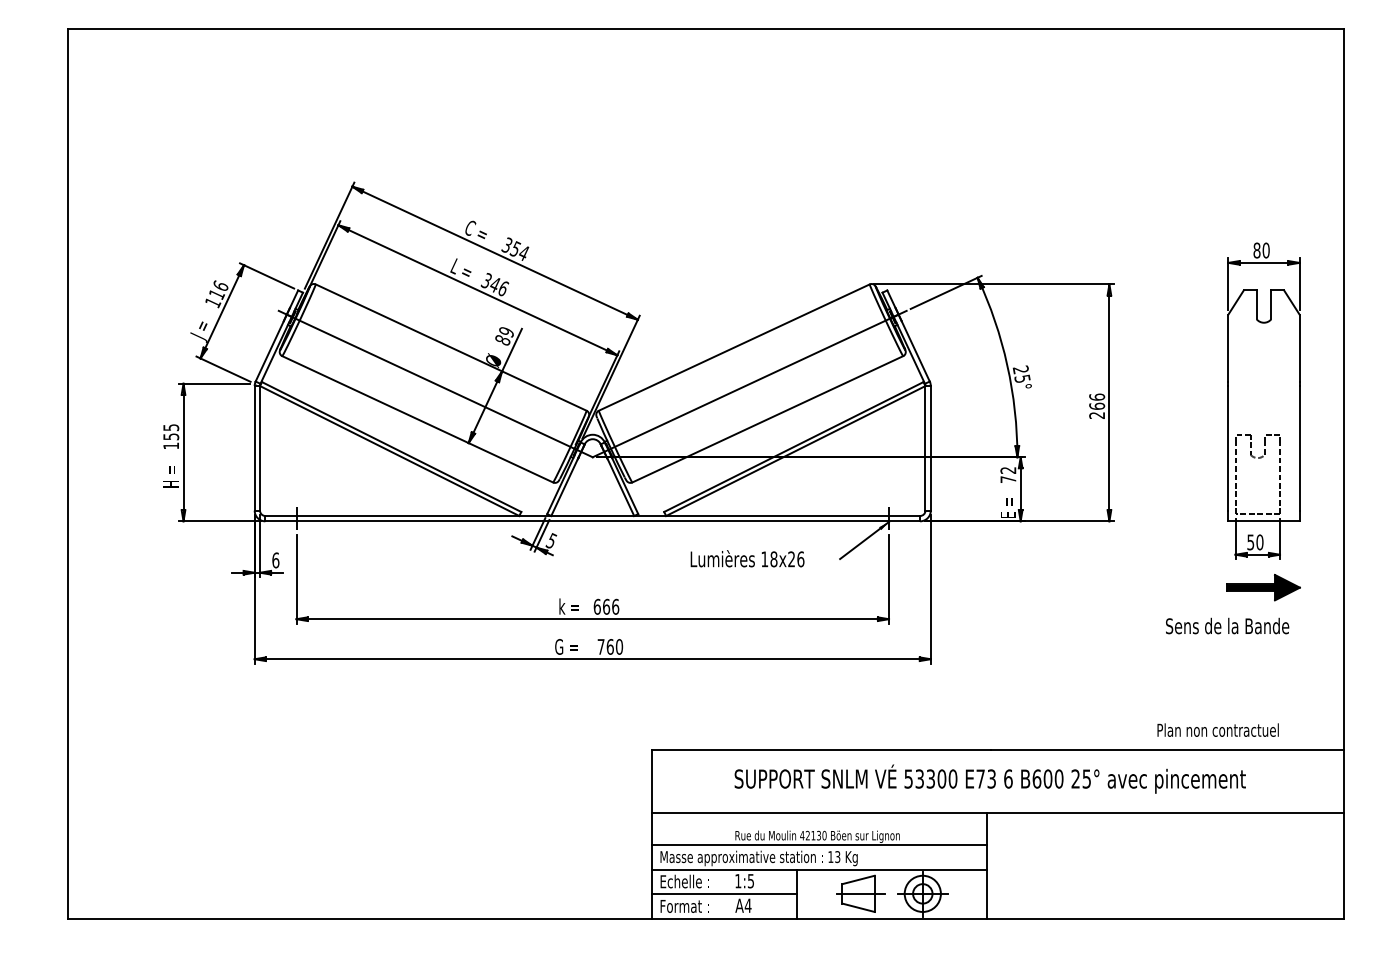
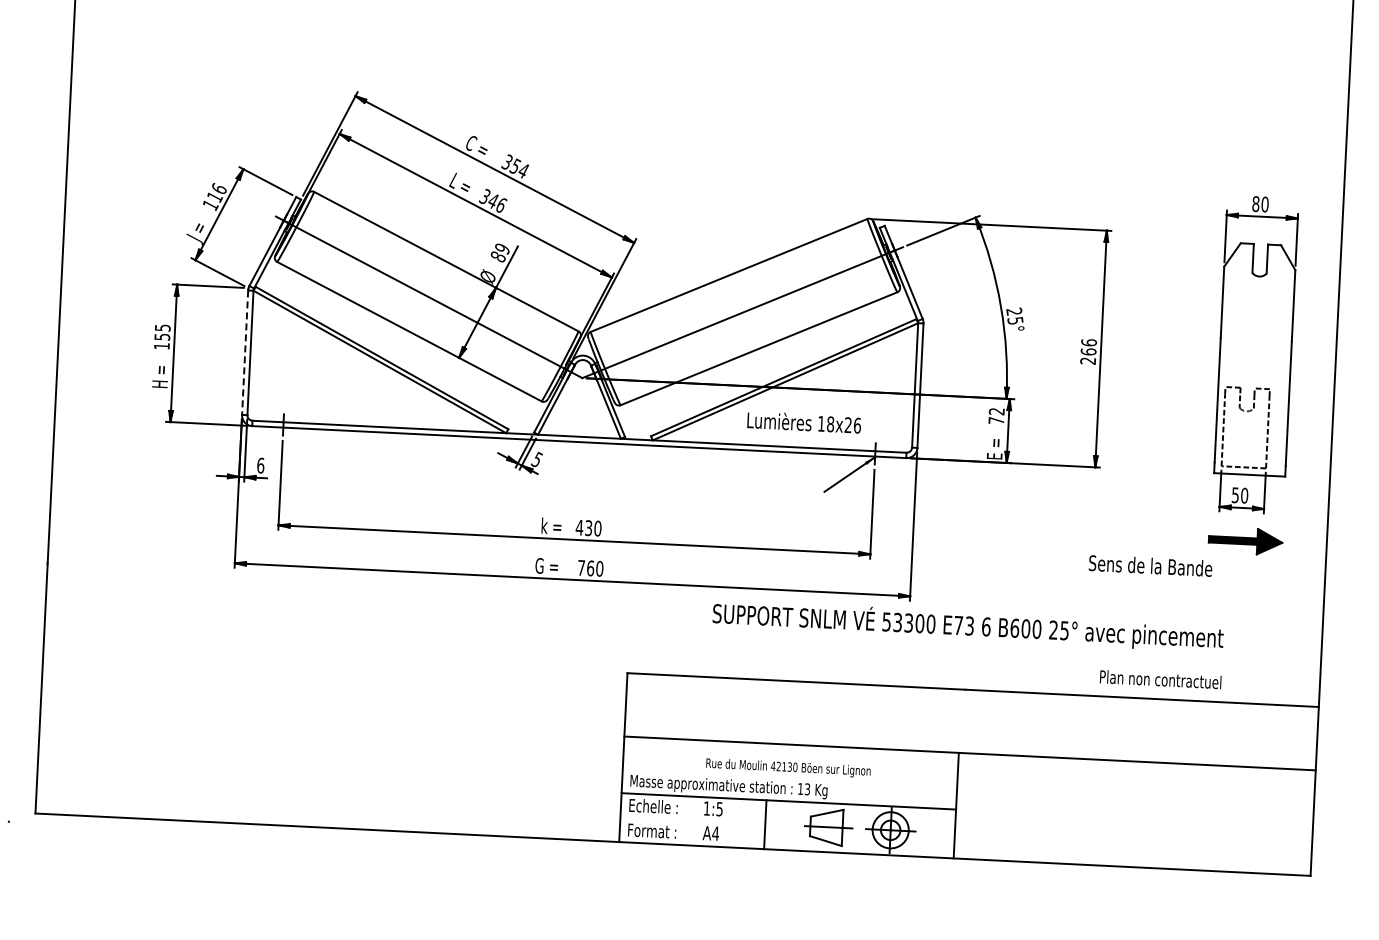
line: (254, 448) -> (244, 352), solid -> dashed
text: (747, 558) -> (804, 422), moved
text: (606, 606) -> (588, 527), 666 -> 430
text: (1227, 625) -> (1150, 565), moved
text: (1217, 729) -> (1160, 678), moved
text: (989, 778) -> (967, 625), moved
line: (819, 845) -> (789, 776), removed
line: (724, 894) -> (692, 821), removed

